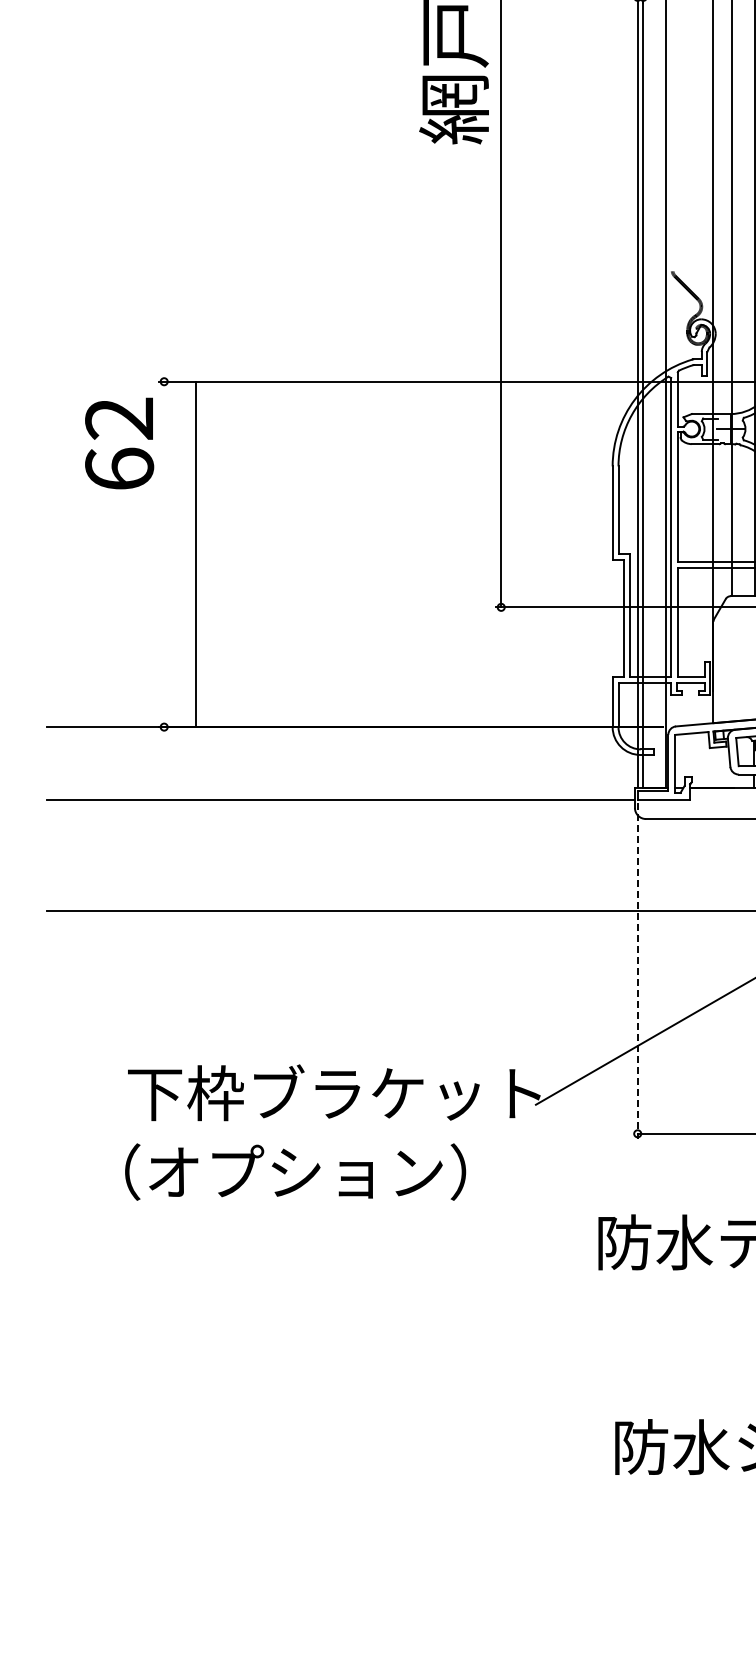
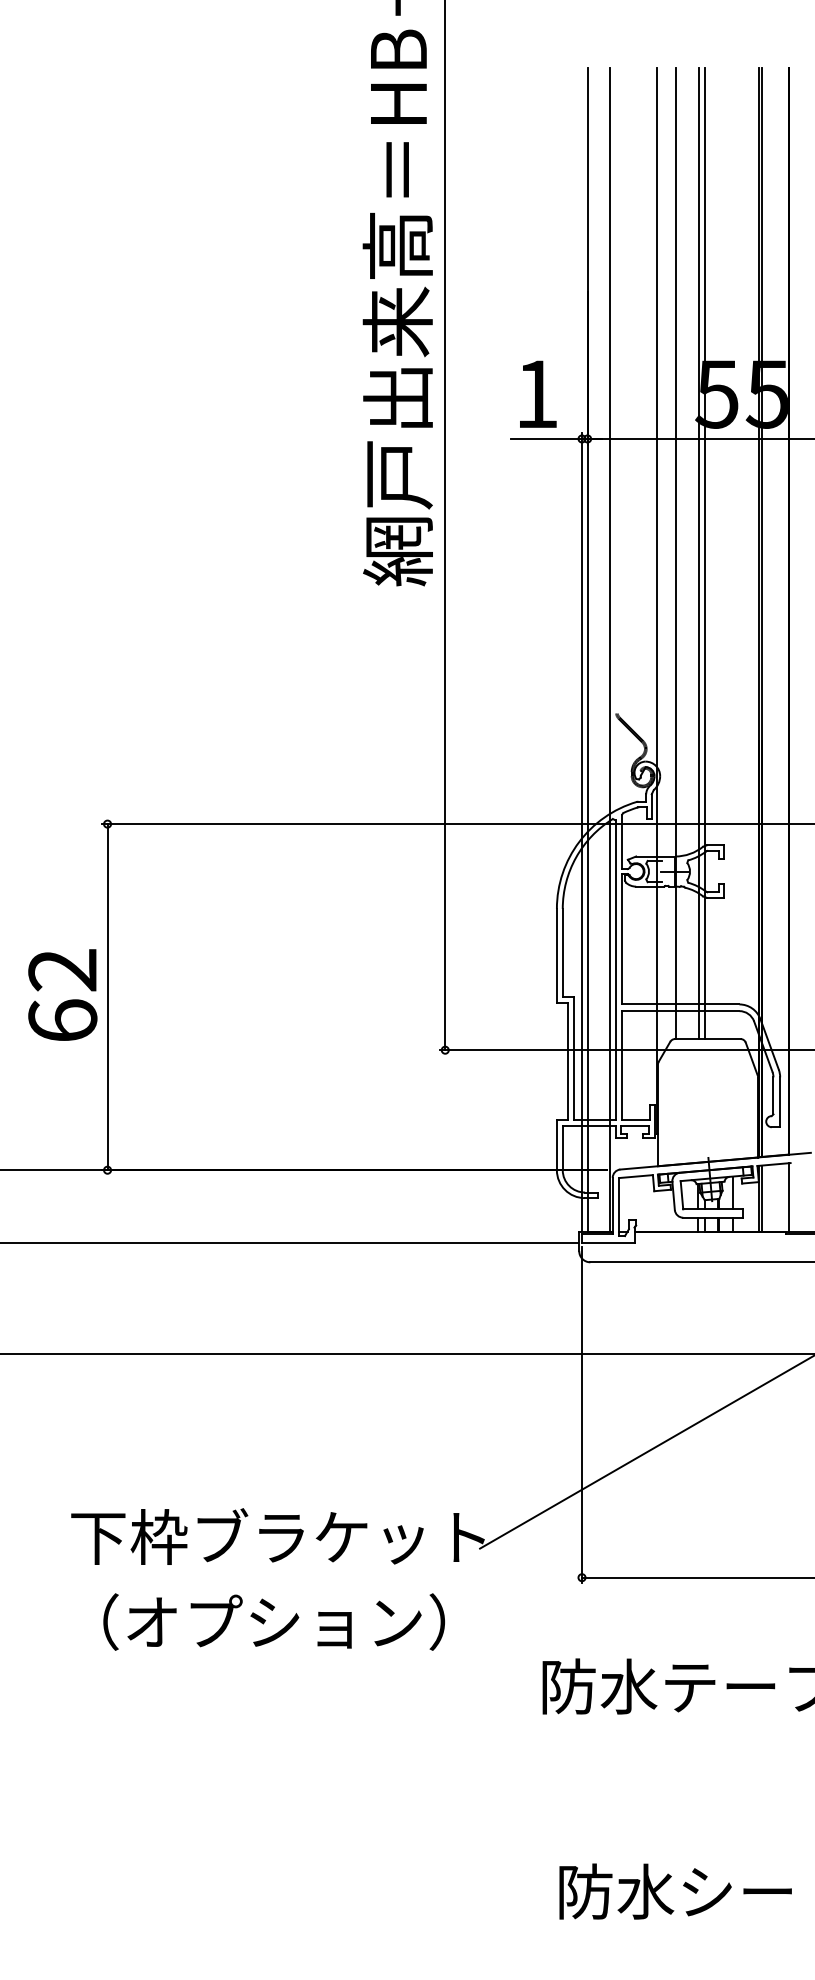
text: (119, 442) -> (62, 994), moved
line: (196, 554) -> (107, 997), moved
line: (638, 971) -> (582, 1415), dashed -> solid
text: (294, 1171) -> (273, 1621), moved

